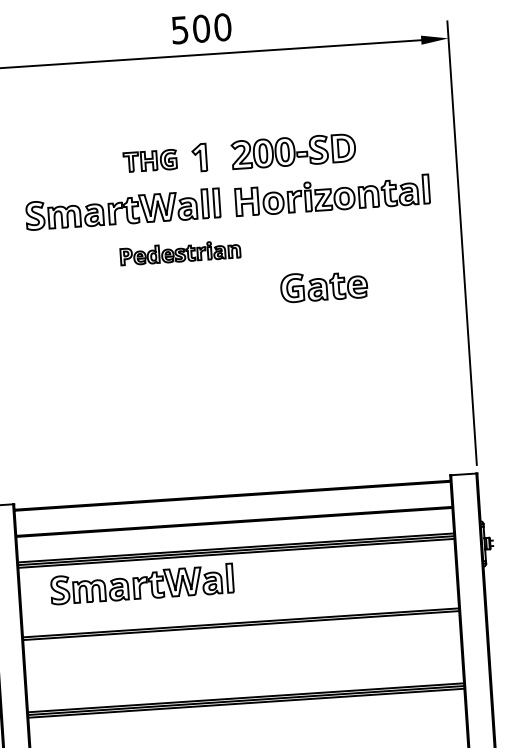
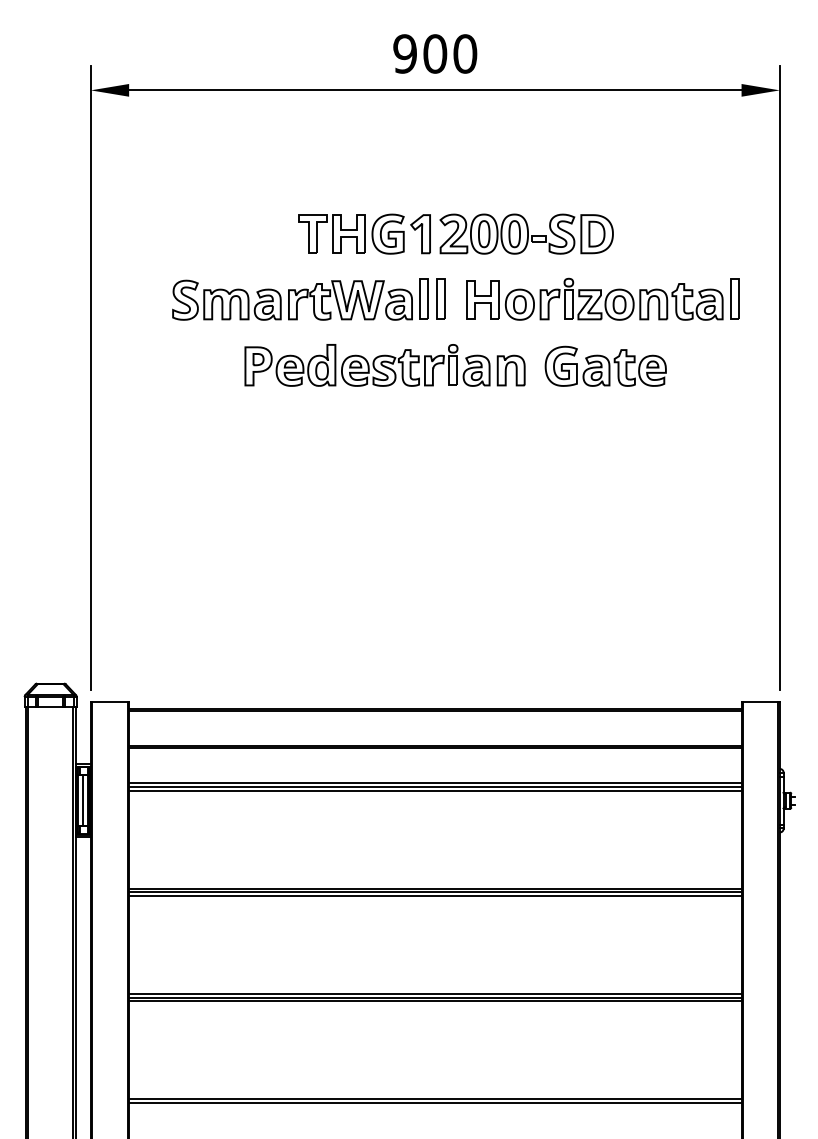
text: (179, 29) -> (404, 53), 500 -> 900
part: (293, 151) -> (526, 233), moved
part: (150, 160) -> (351, 233), size x1.43
part: (180, 252) -> (384, 365), size x1.67
part: (323, 285) -> (605, 365), moved
part: (142, 584) -> (300, 825), removed
line: (241, 628) -> (435, 896), added

